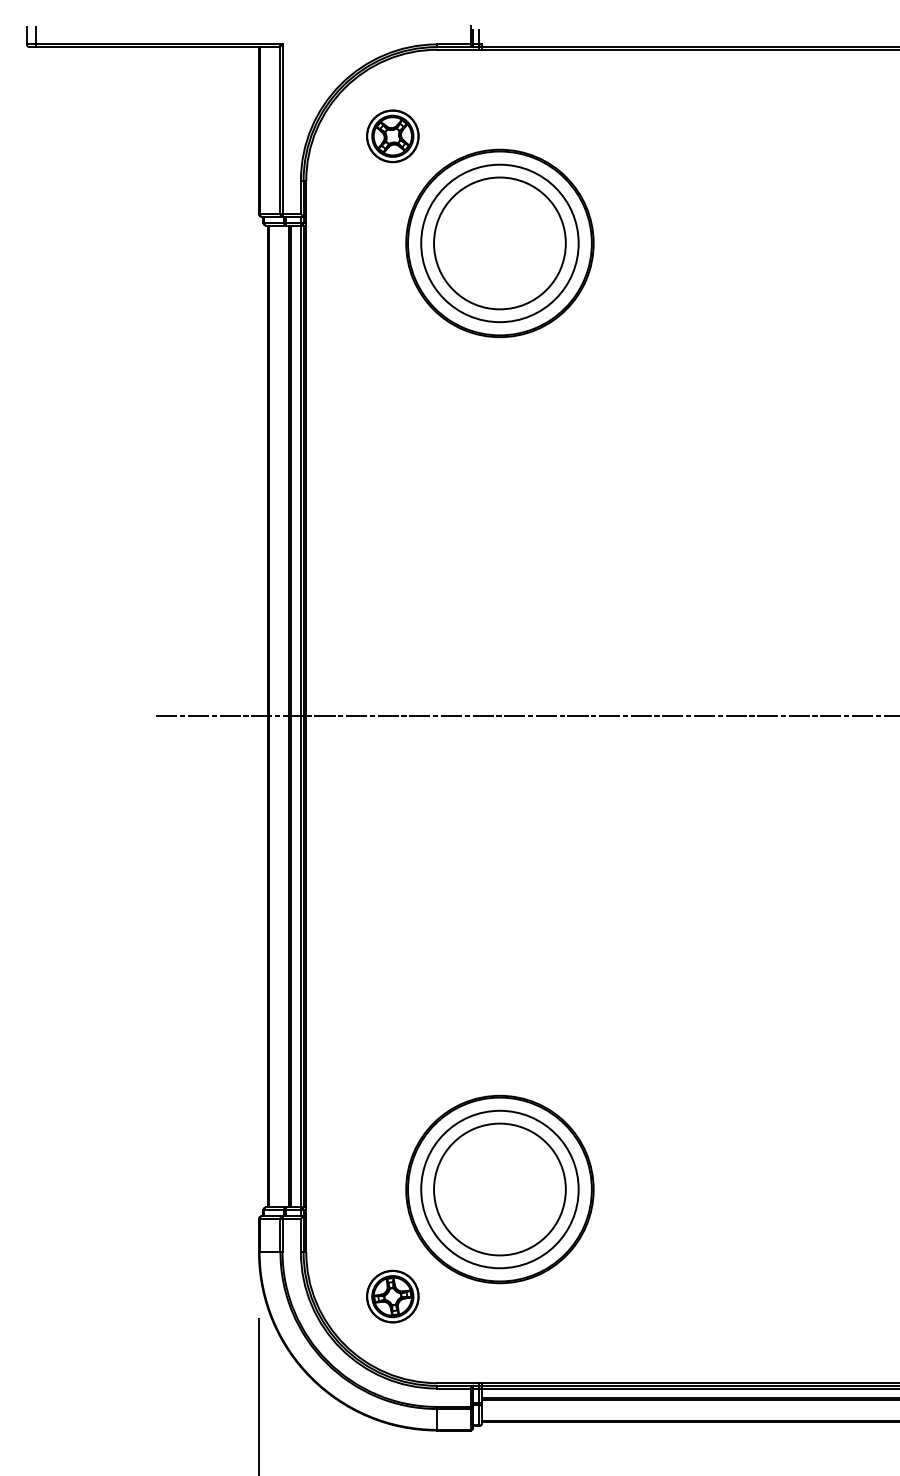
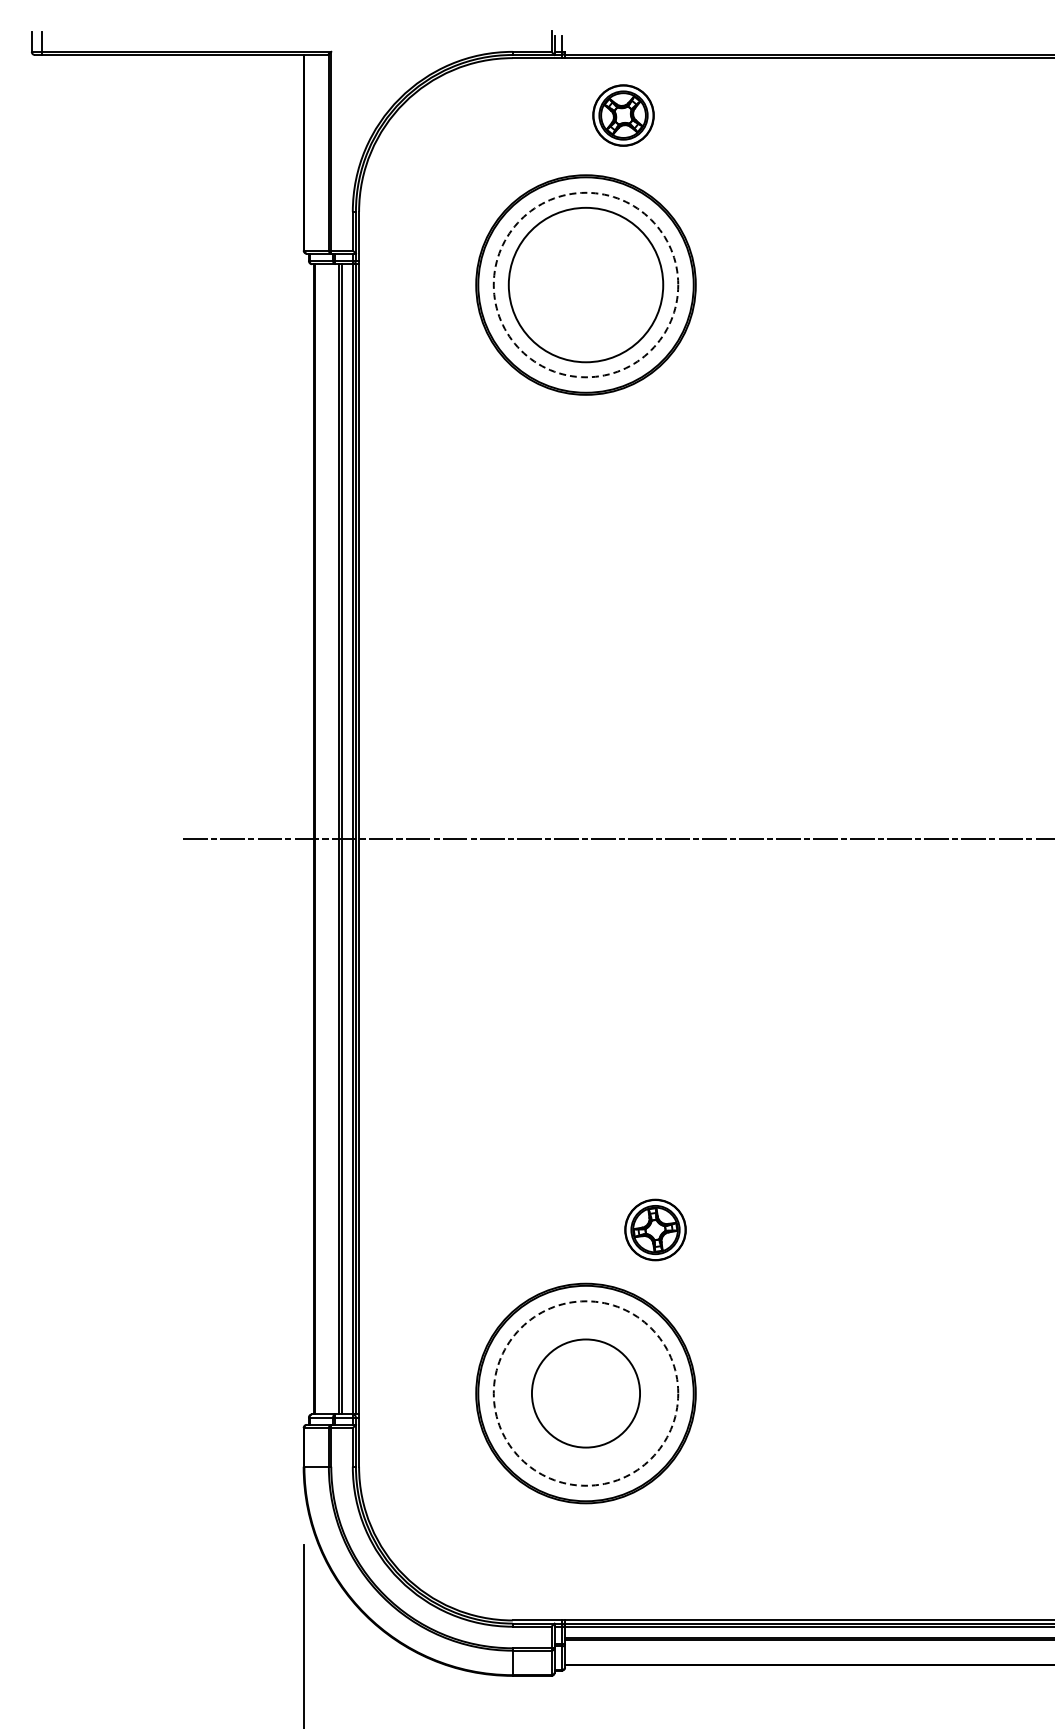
part: (392, 136) -> (623, 115), moved
circle: (499, 242) -> (585, 284), solid -> dashed
circle: (499, 1189) -> (585, 1393), size x0.7
circle: (499, 1189) -> (585, 1393), solid -> dashed
part: (392, 1296) -> (655, 1229), moved

